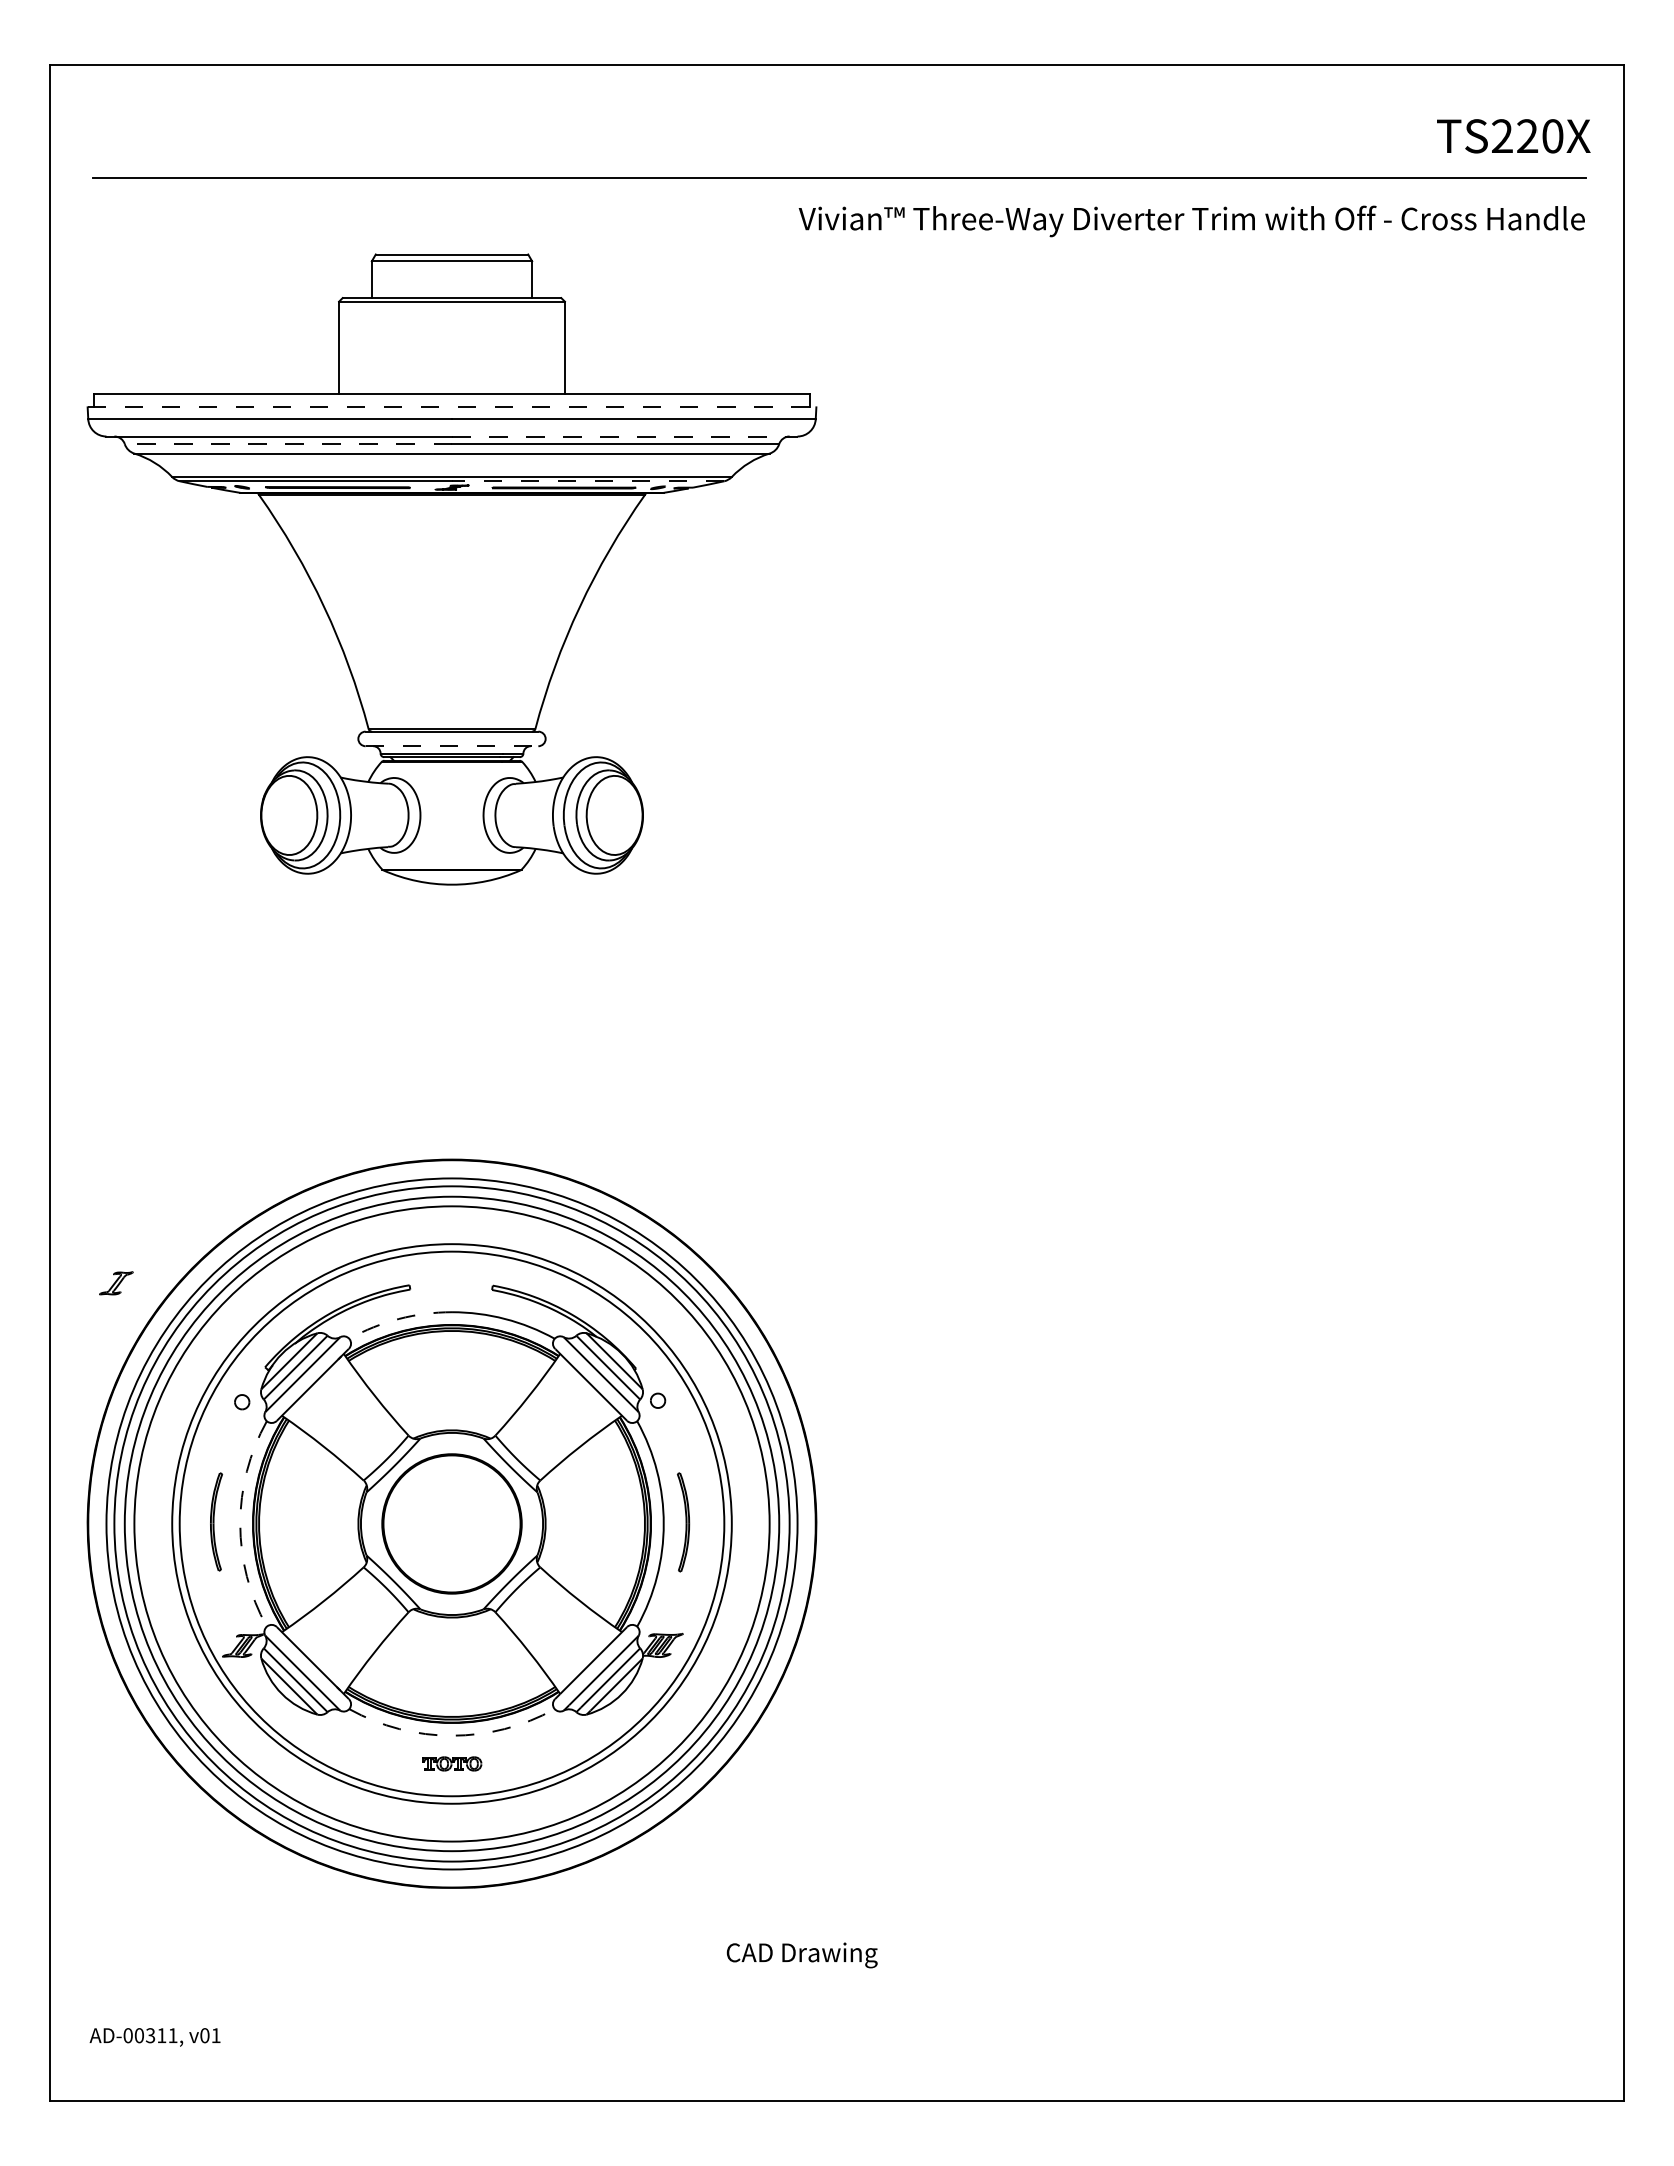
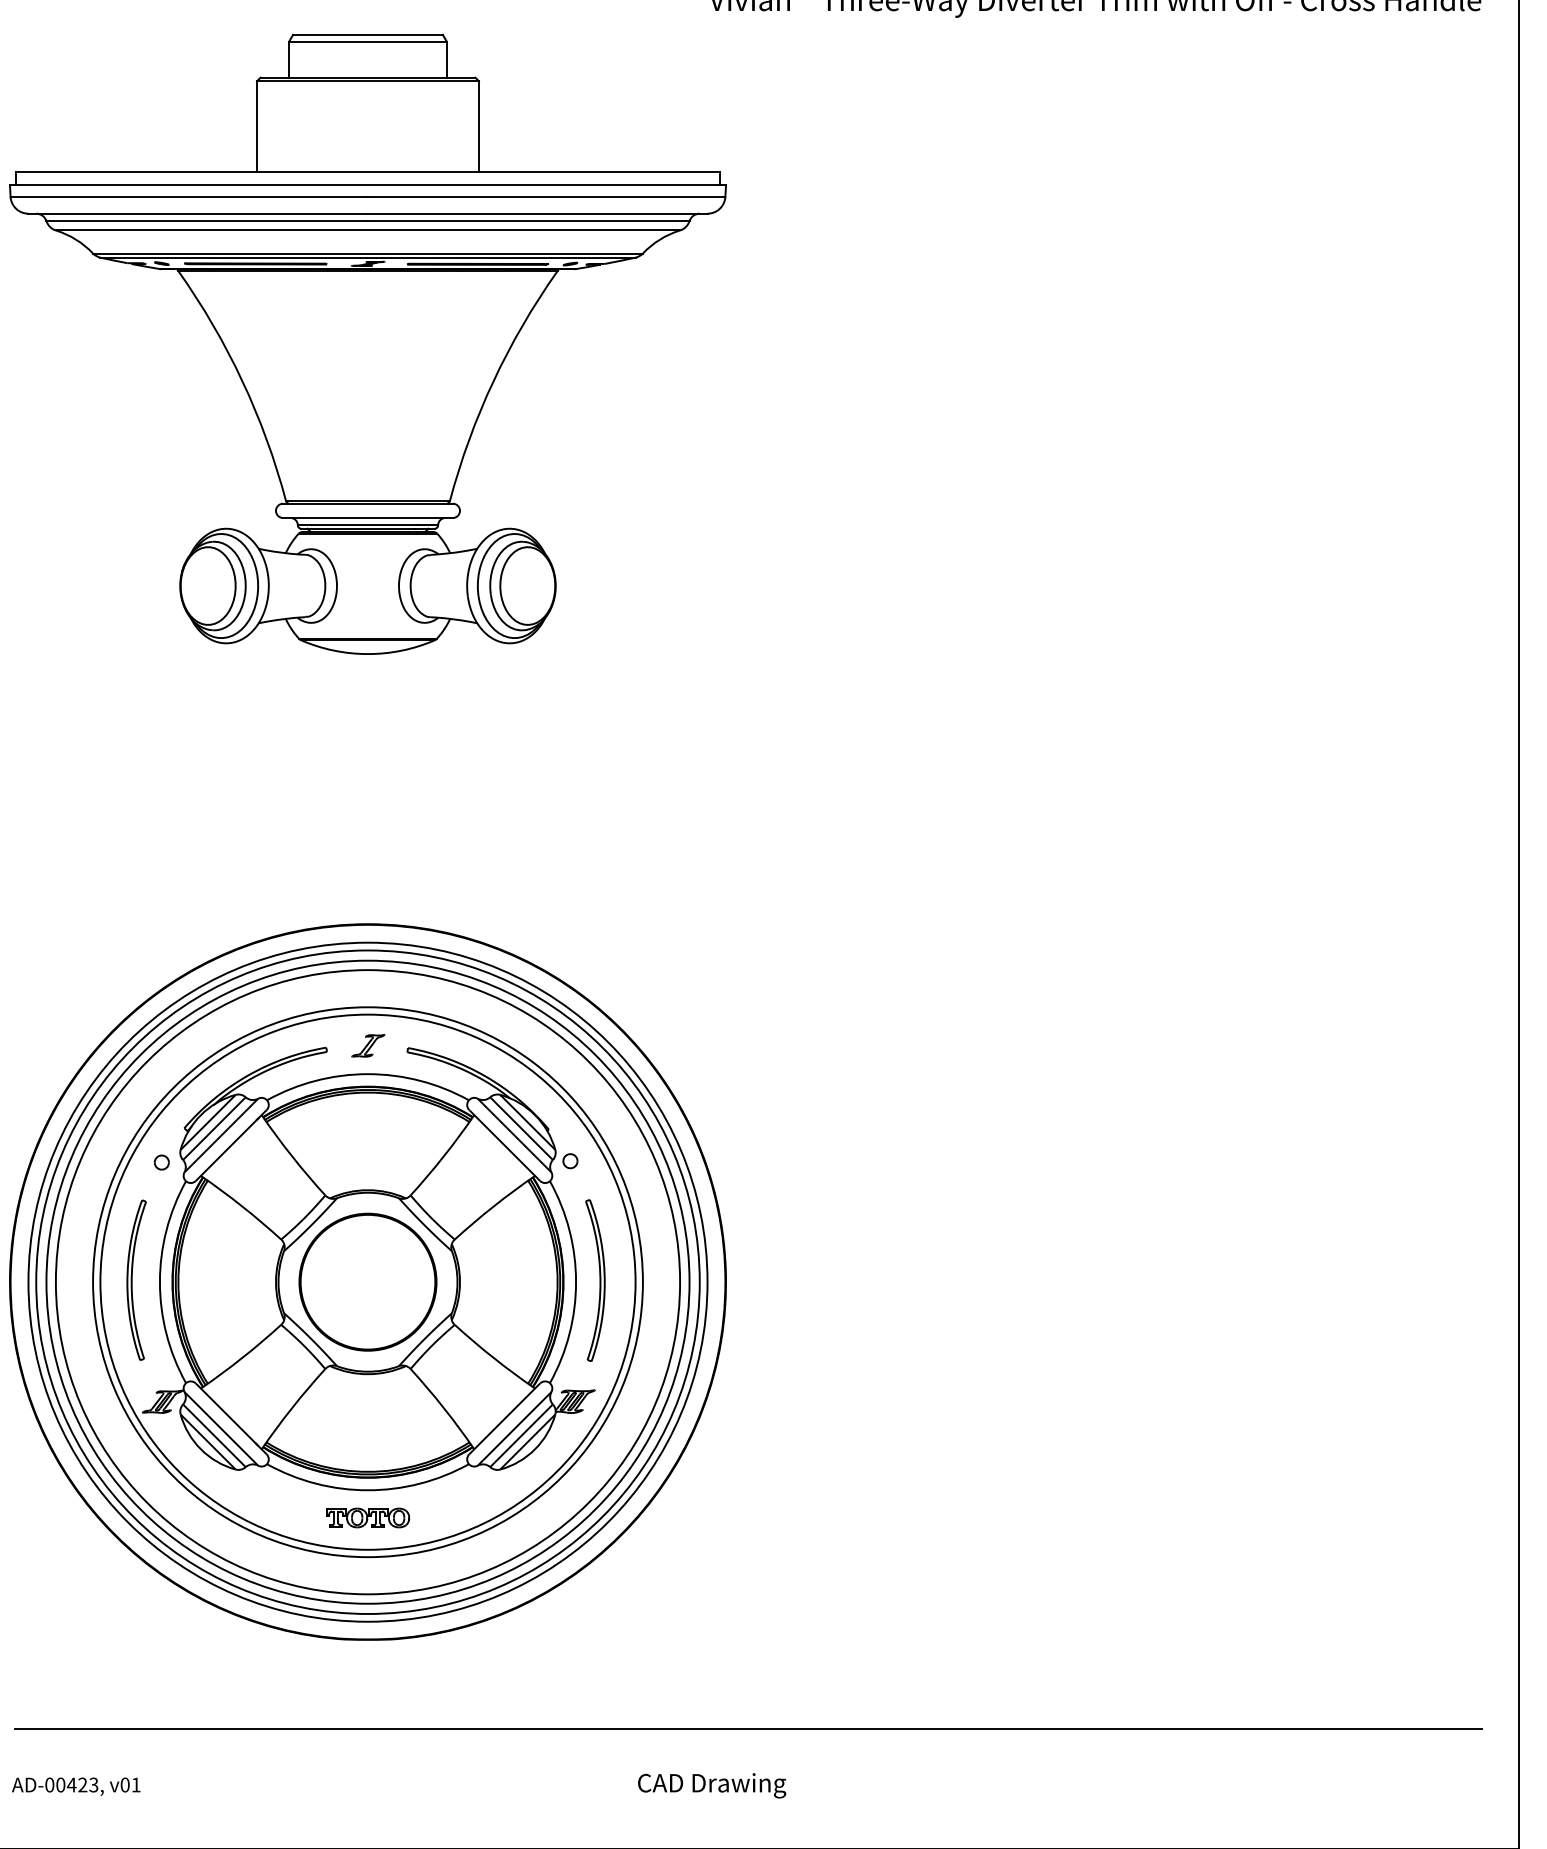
line: (452, 407) -> (368, 185), dashed -> solid
line: (624, 436) -> (537, 213), dashed -> solid
line: (288, 444) -> (207, 221), dashed -> solid
line: (587, 481) -> (501, 257), dashed -> solid
line: (452, 746) -> (368, 518), dashed -> solid
part: (116, 1283) -> (368, 1045), moved
arc: (398, 1318) -> (315, 1080), dashed -> solid
part: (216, 1521) -> (136, 1279), size x1.67
part: (683, 1522) -> (595, 1280), size x1.67
arc: (240, 1523) -> (160, 1281), dashed -> solid
arc: (452, 1735) -> (368, 1490), dashed -> solid
part: (451, 1763) -> (367, 1517), size x1.43
text: (801, 1955) -> (711, 1785), moved
line: (838, 1978) -> (747, 1728), added
text: (161, 2035) -> (82, 1784), AD-00311, -> AD-00423,

